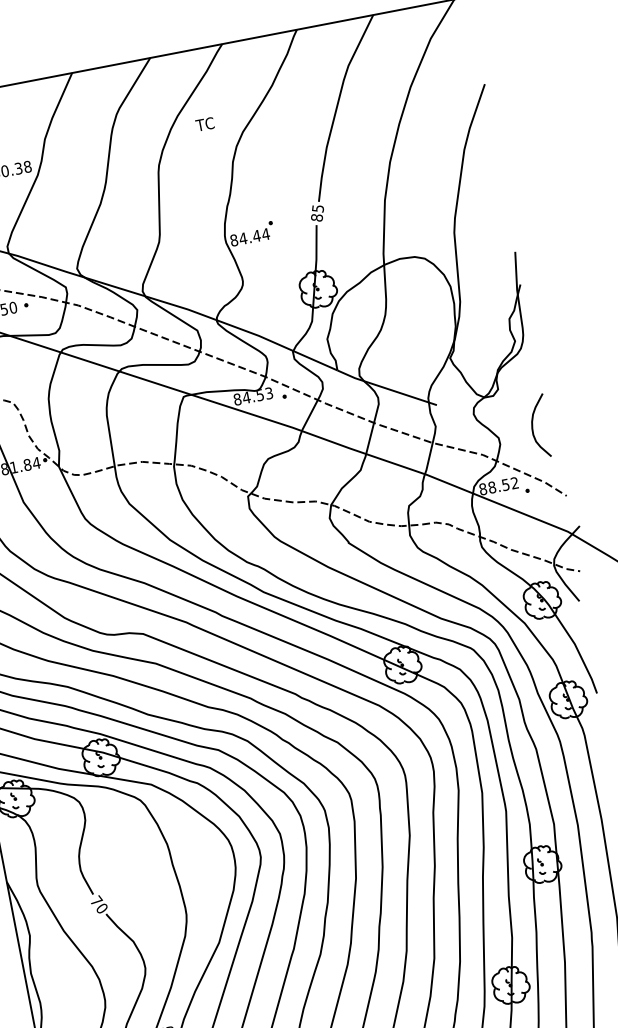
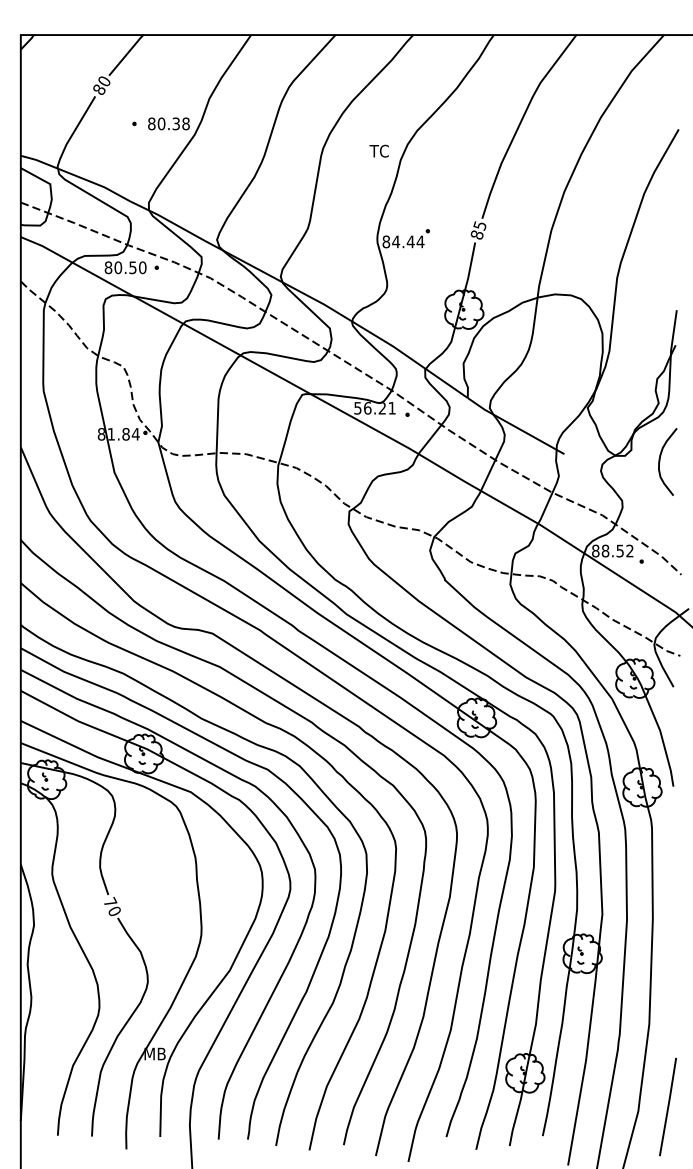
text: (204, 123) -> (378, 150), moved
text: (252, 395) -> (374, 407), 84.53 -> 56.21
curve: (533, 427) -> (660, 461), moved

